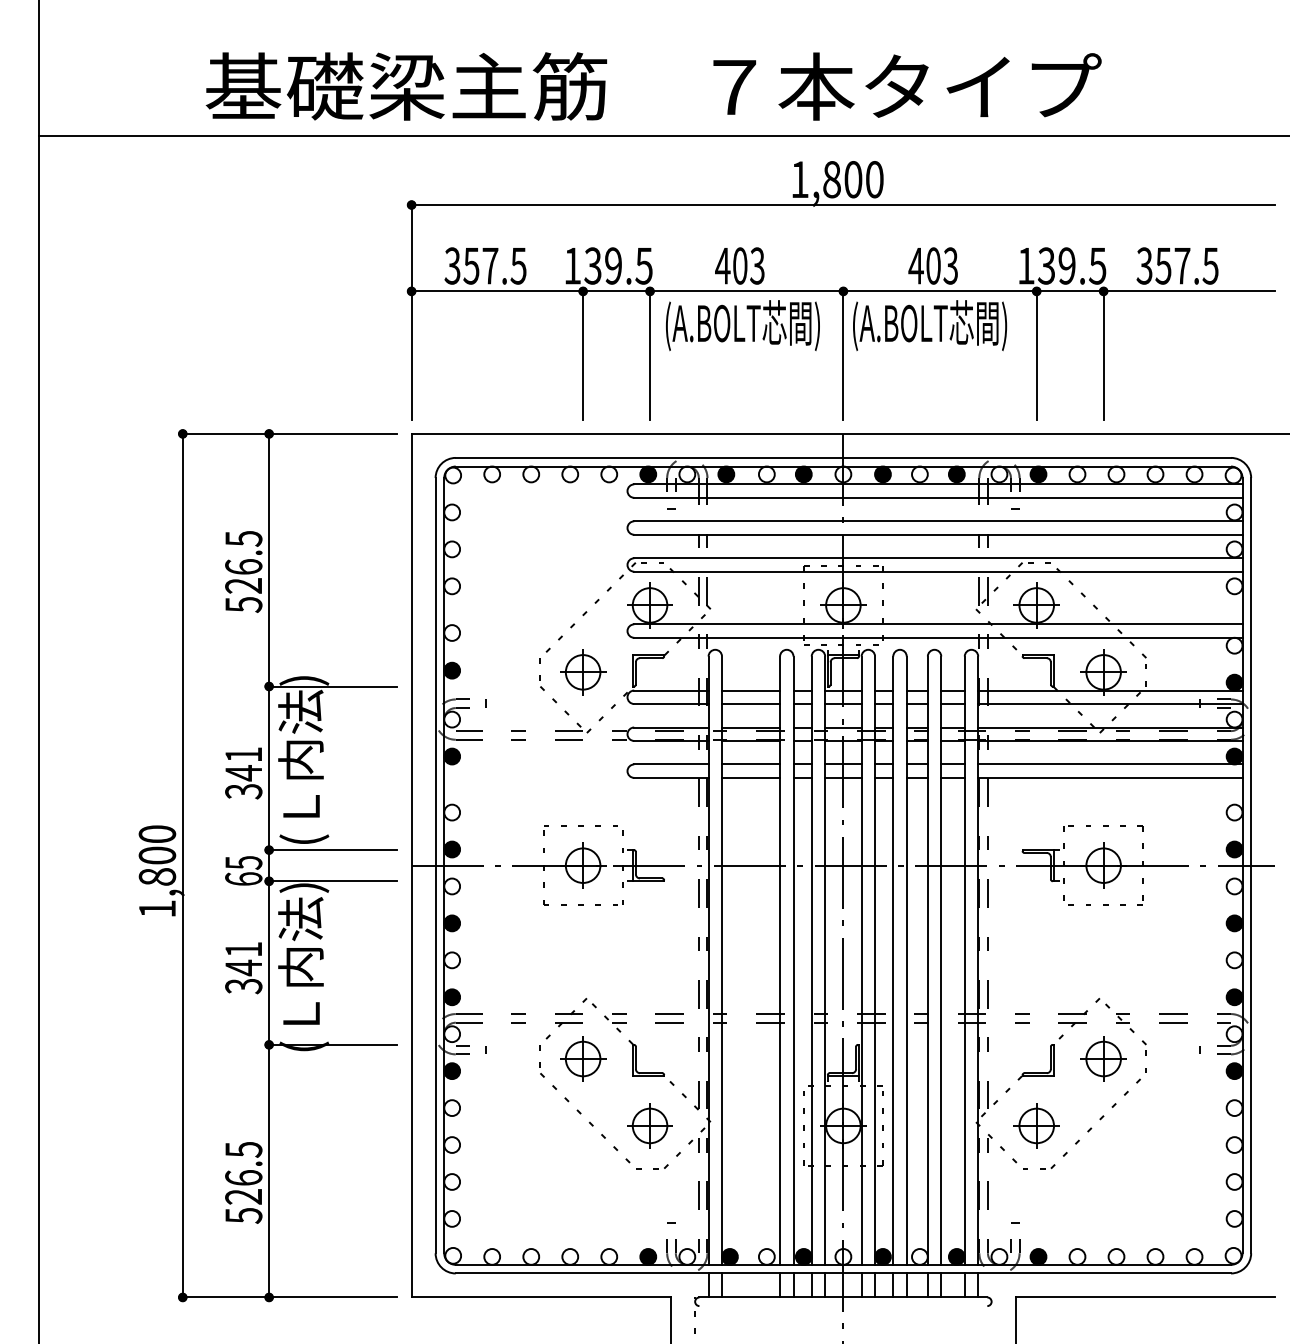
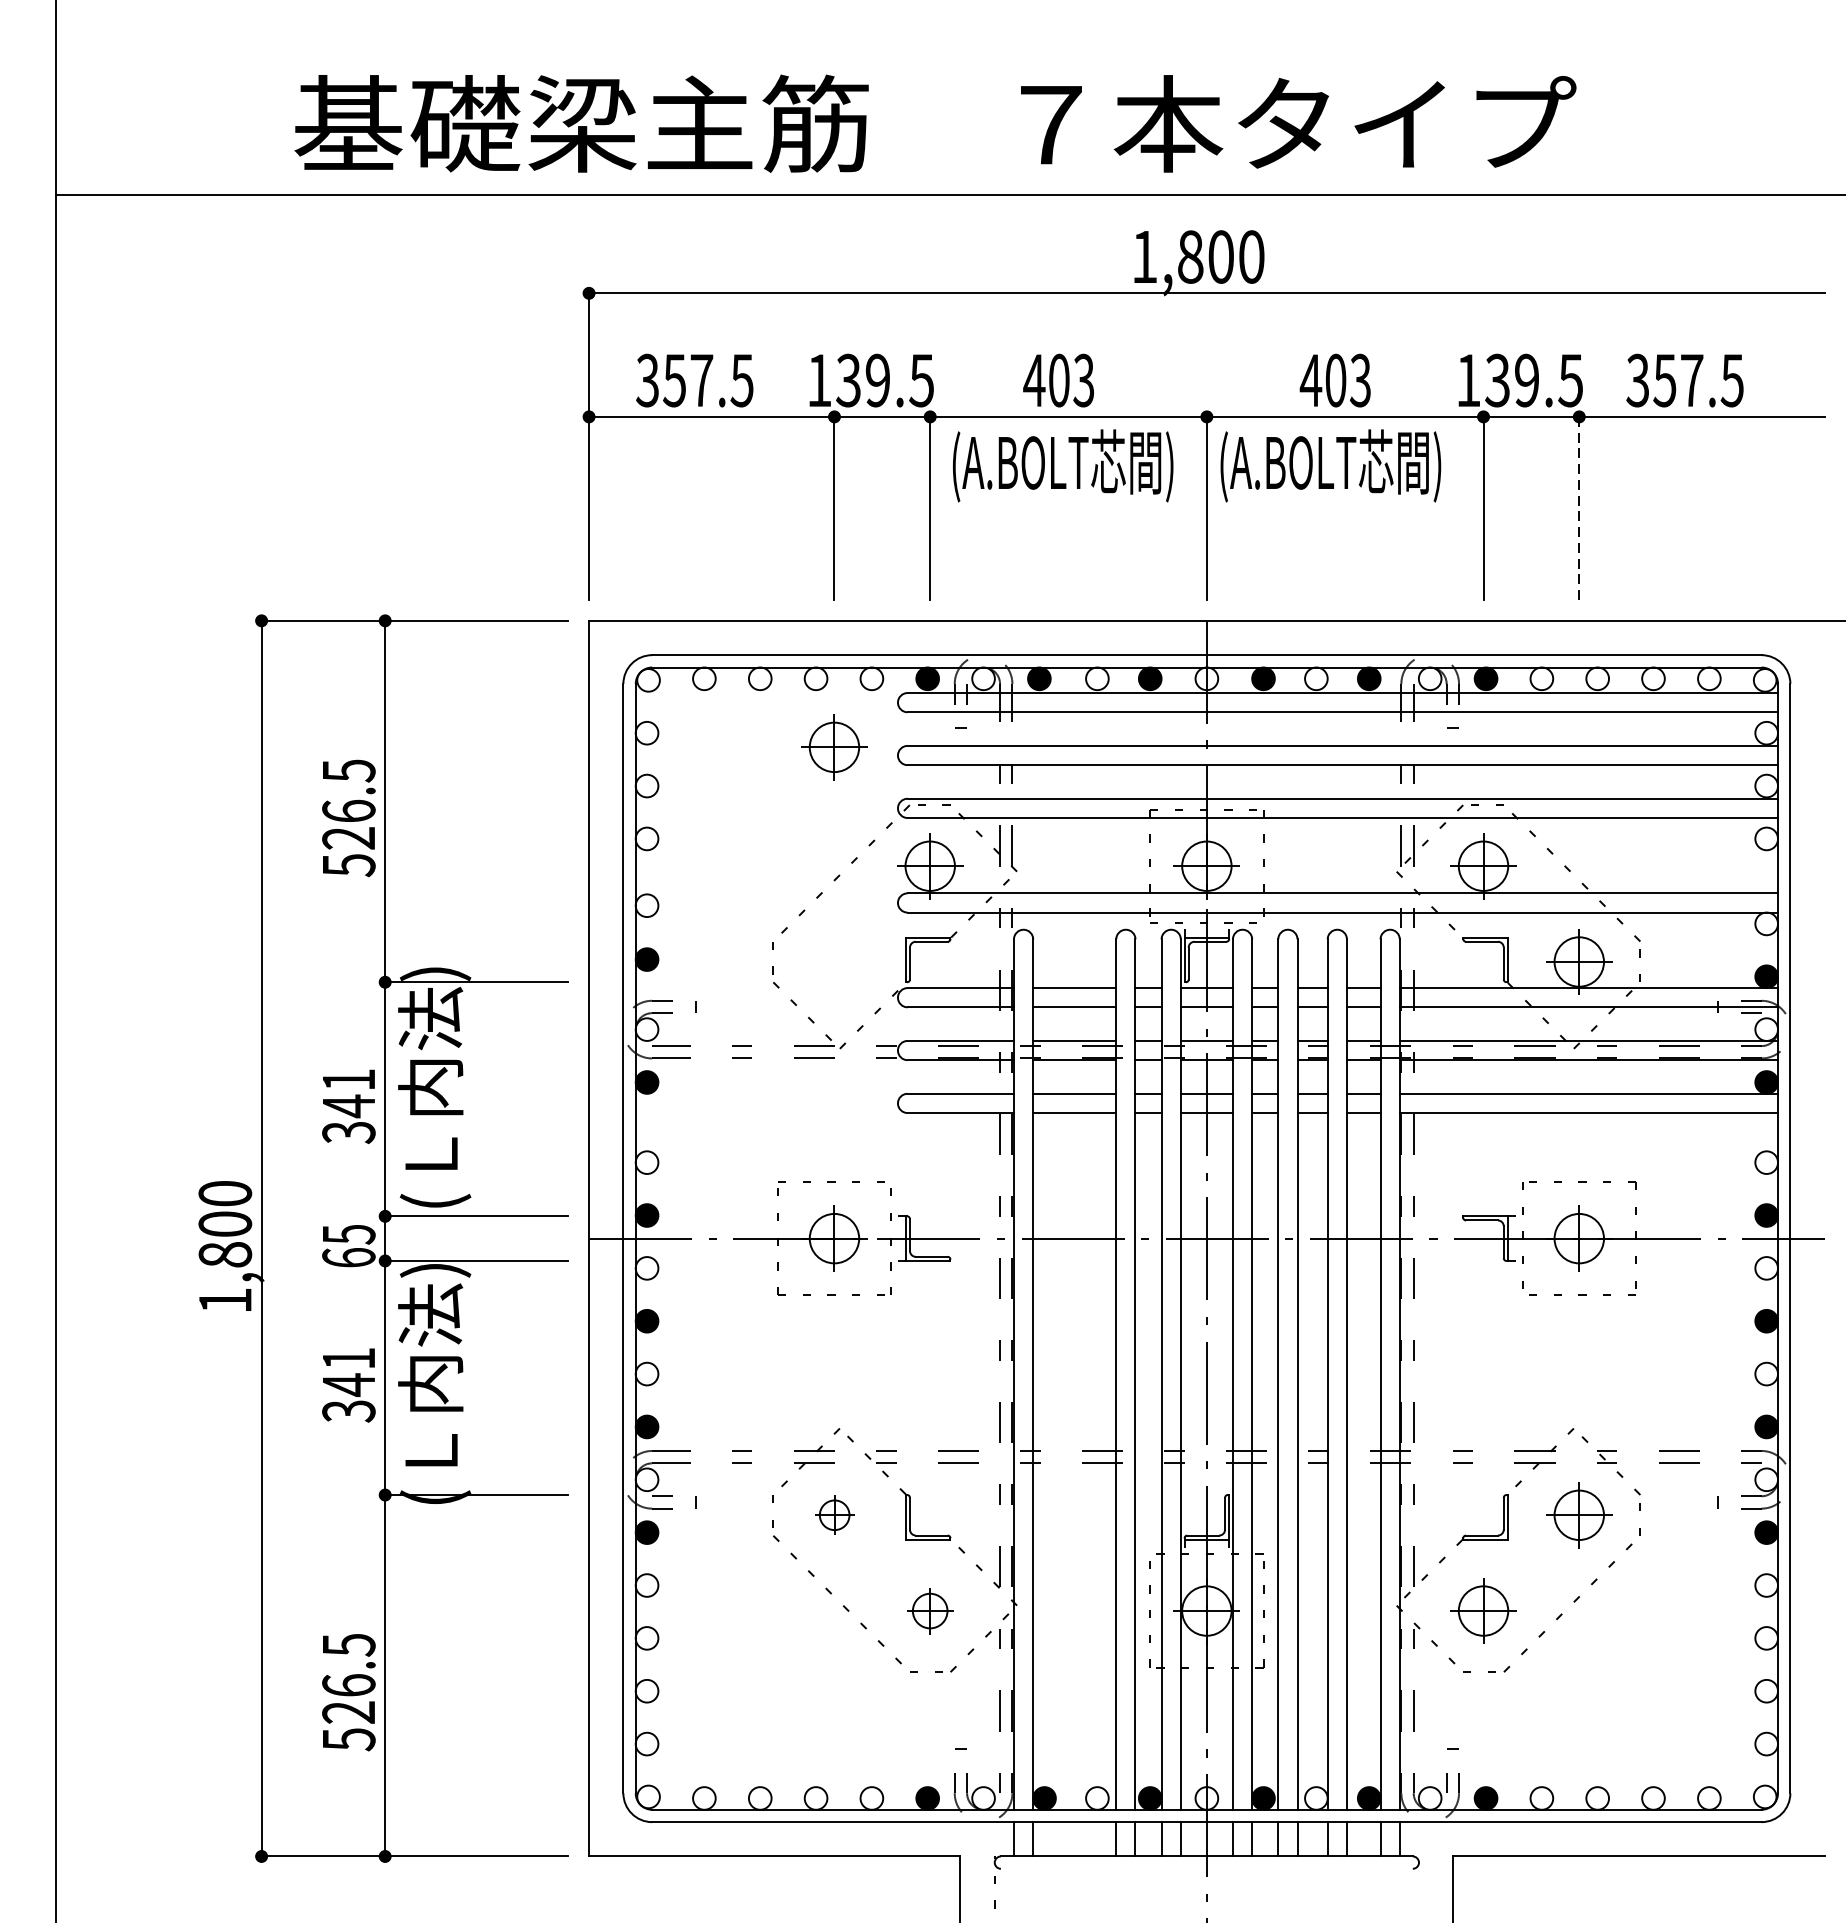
line: (1103, 355) -> (1579, 508), solid -> dashed
part: (583, 672) -> (834, 747), moved
part: (583, 1058) -> (834, 1514), size x0.6
part: (649, 1125) -> (929, 1610), size x0.7

